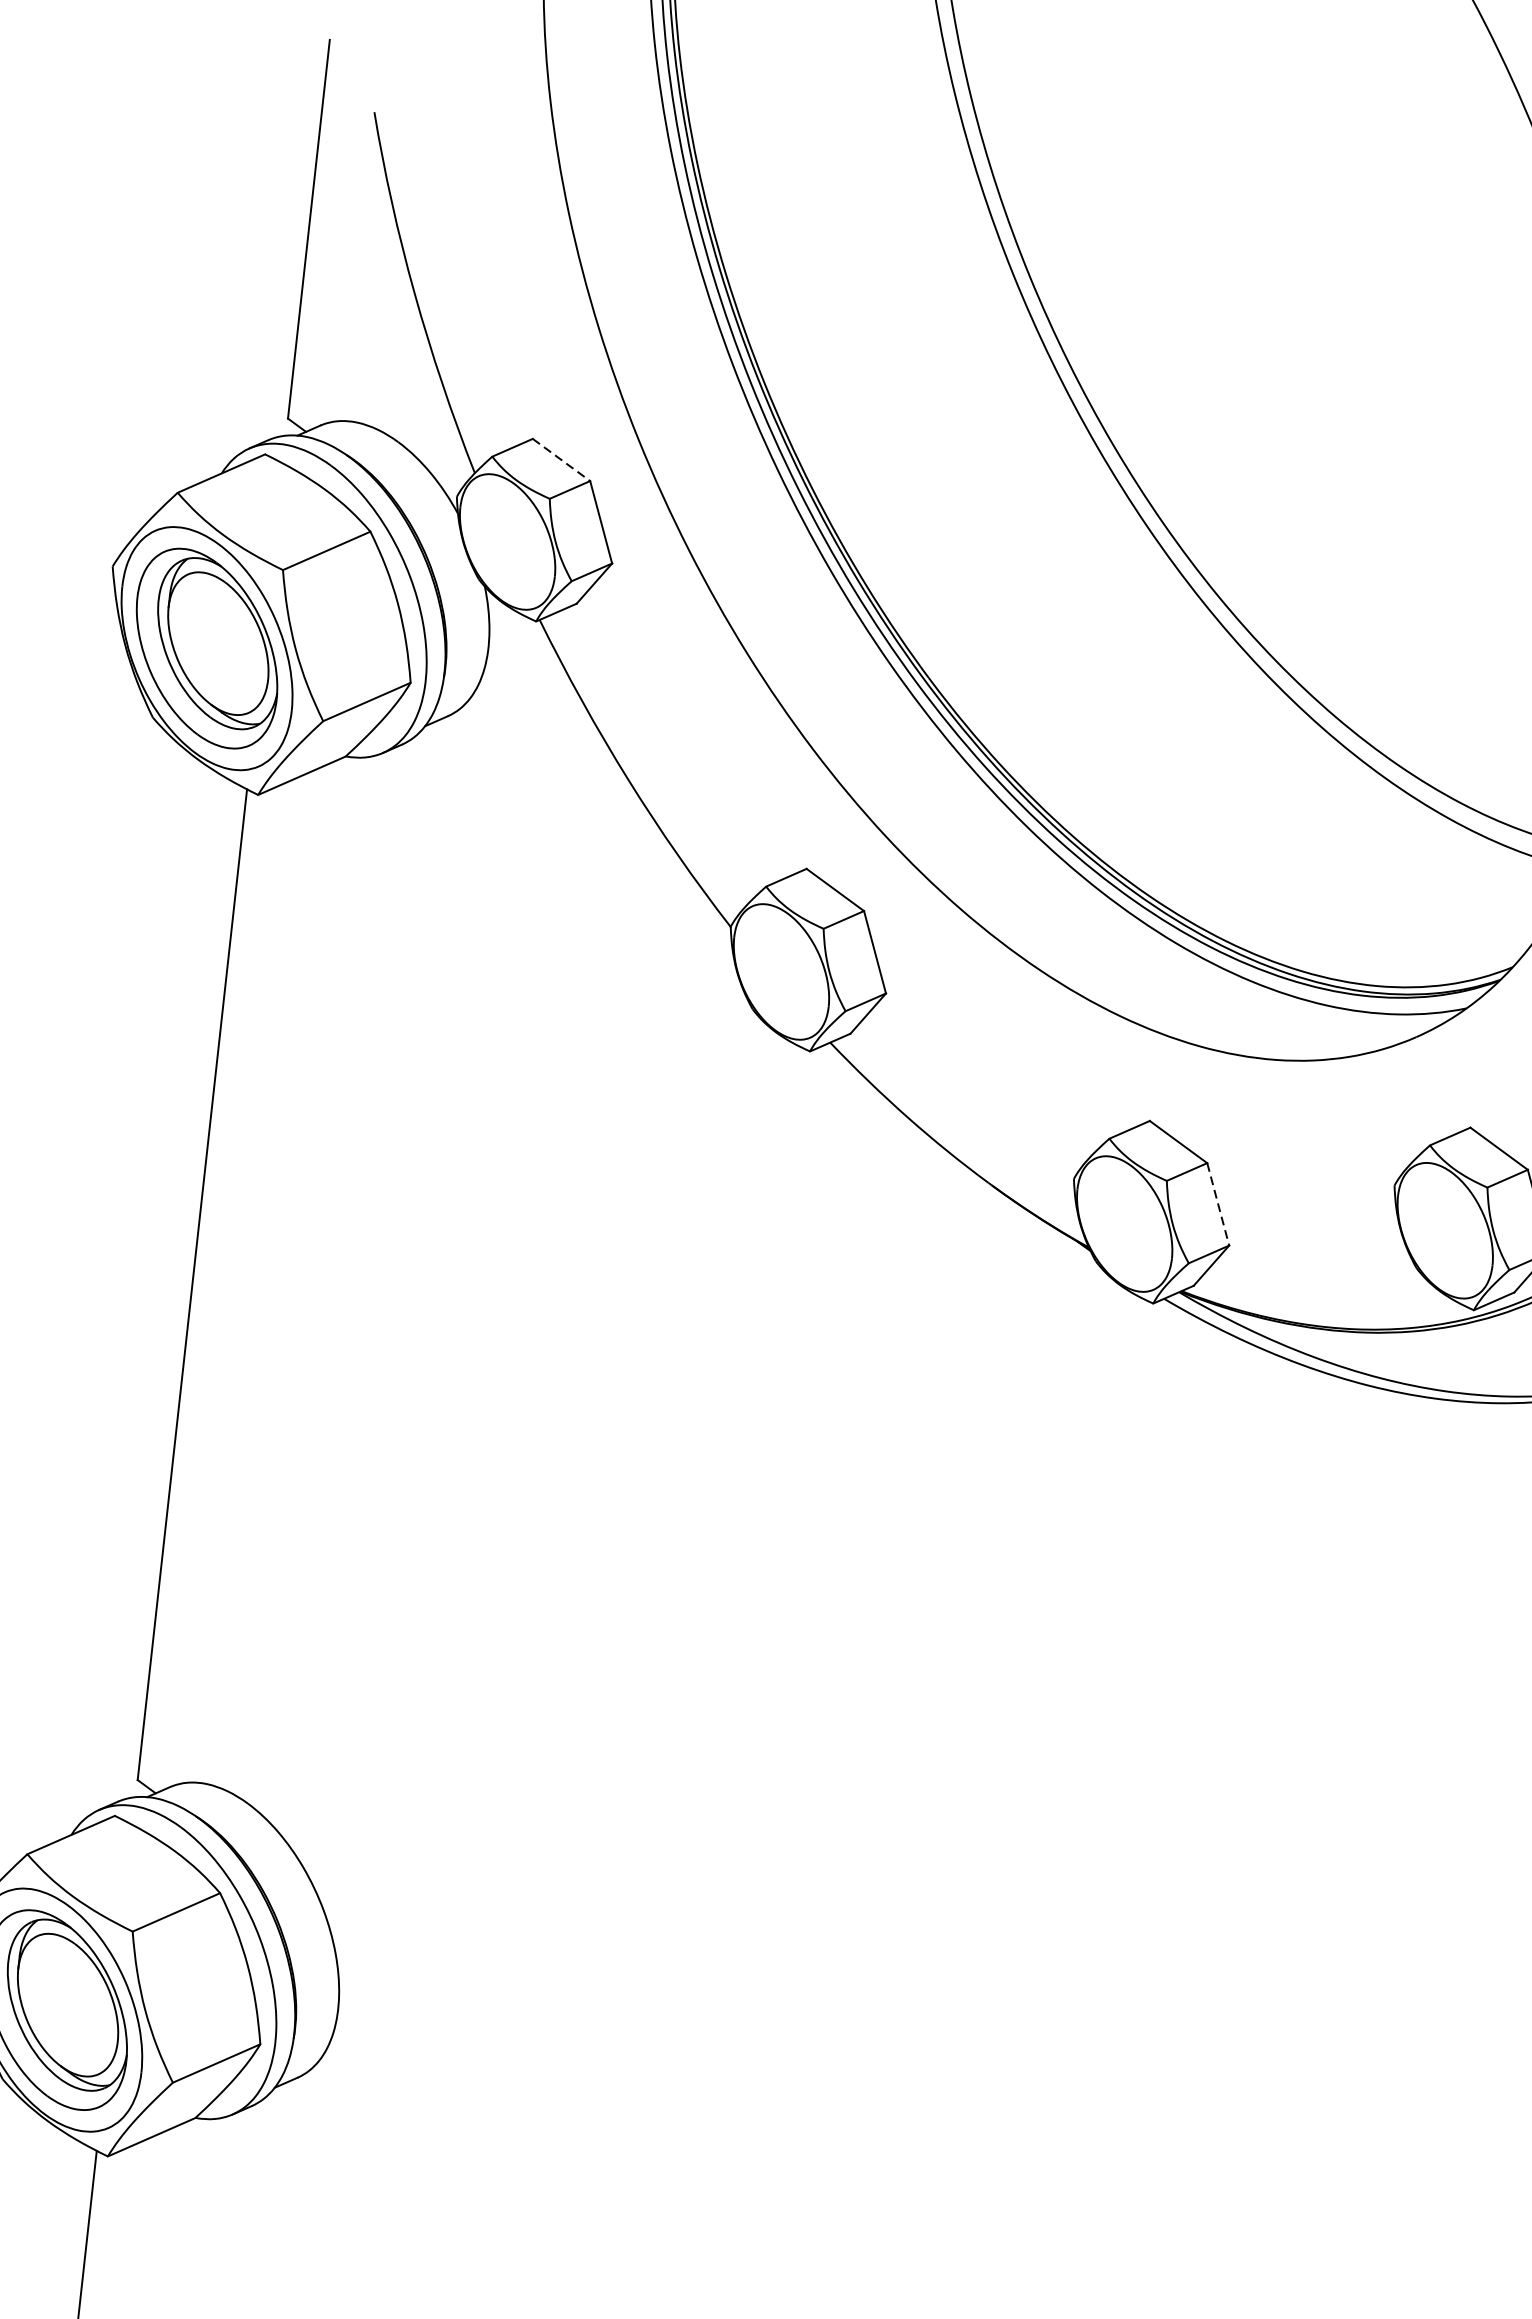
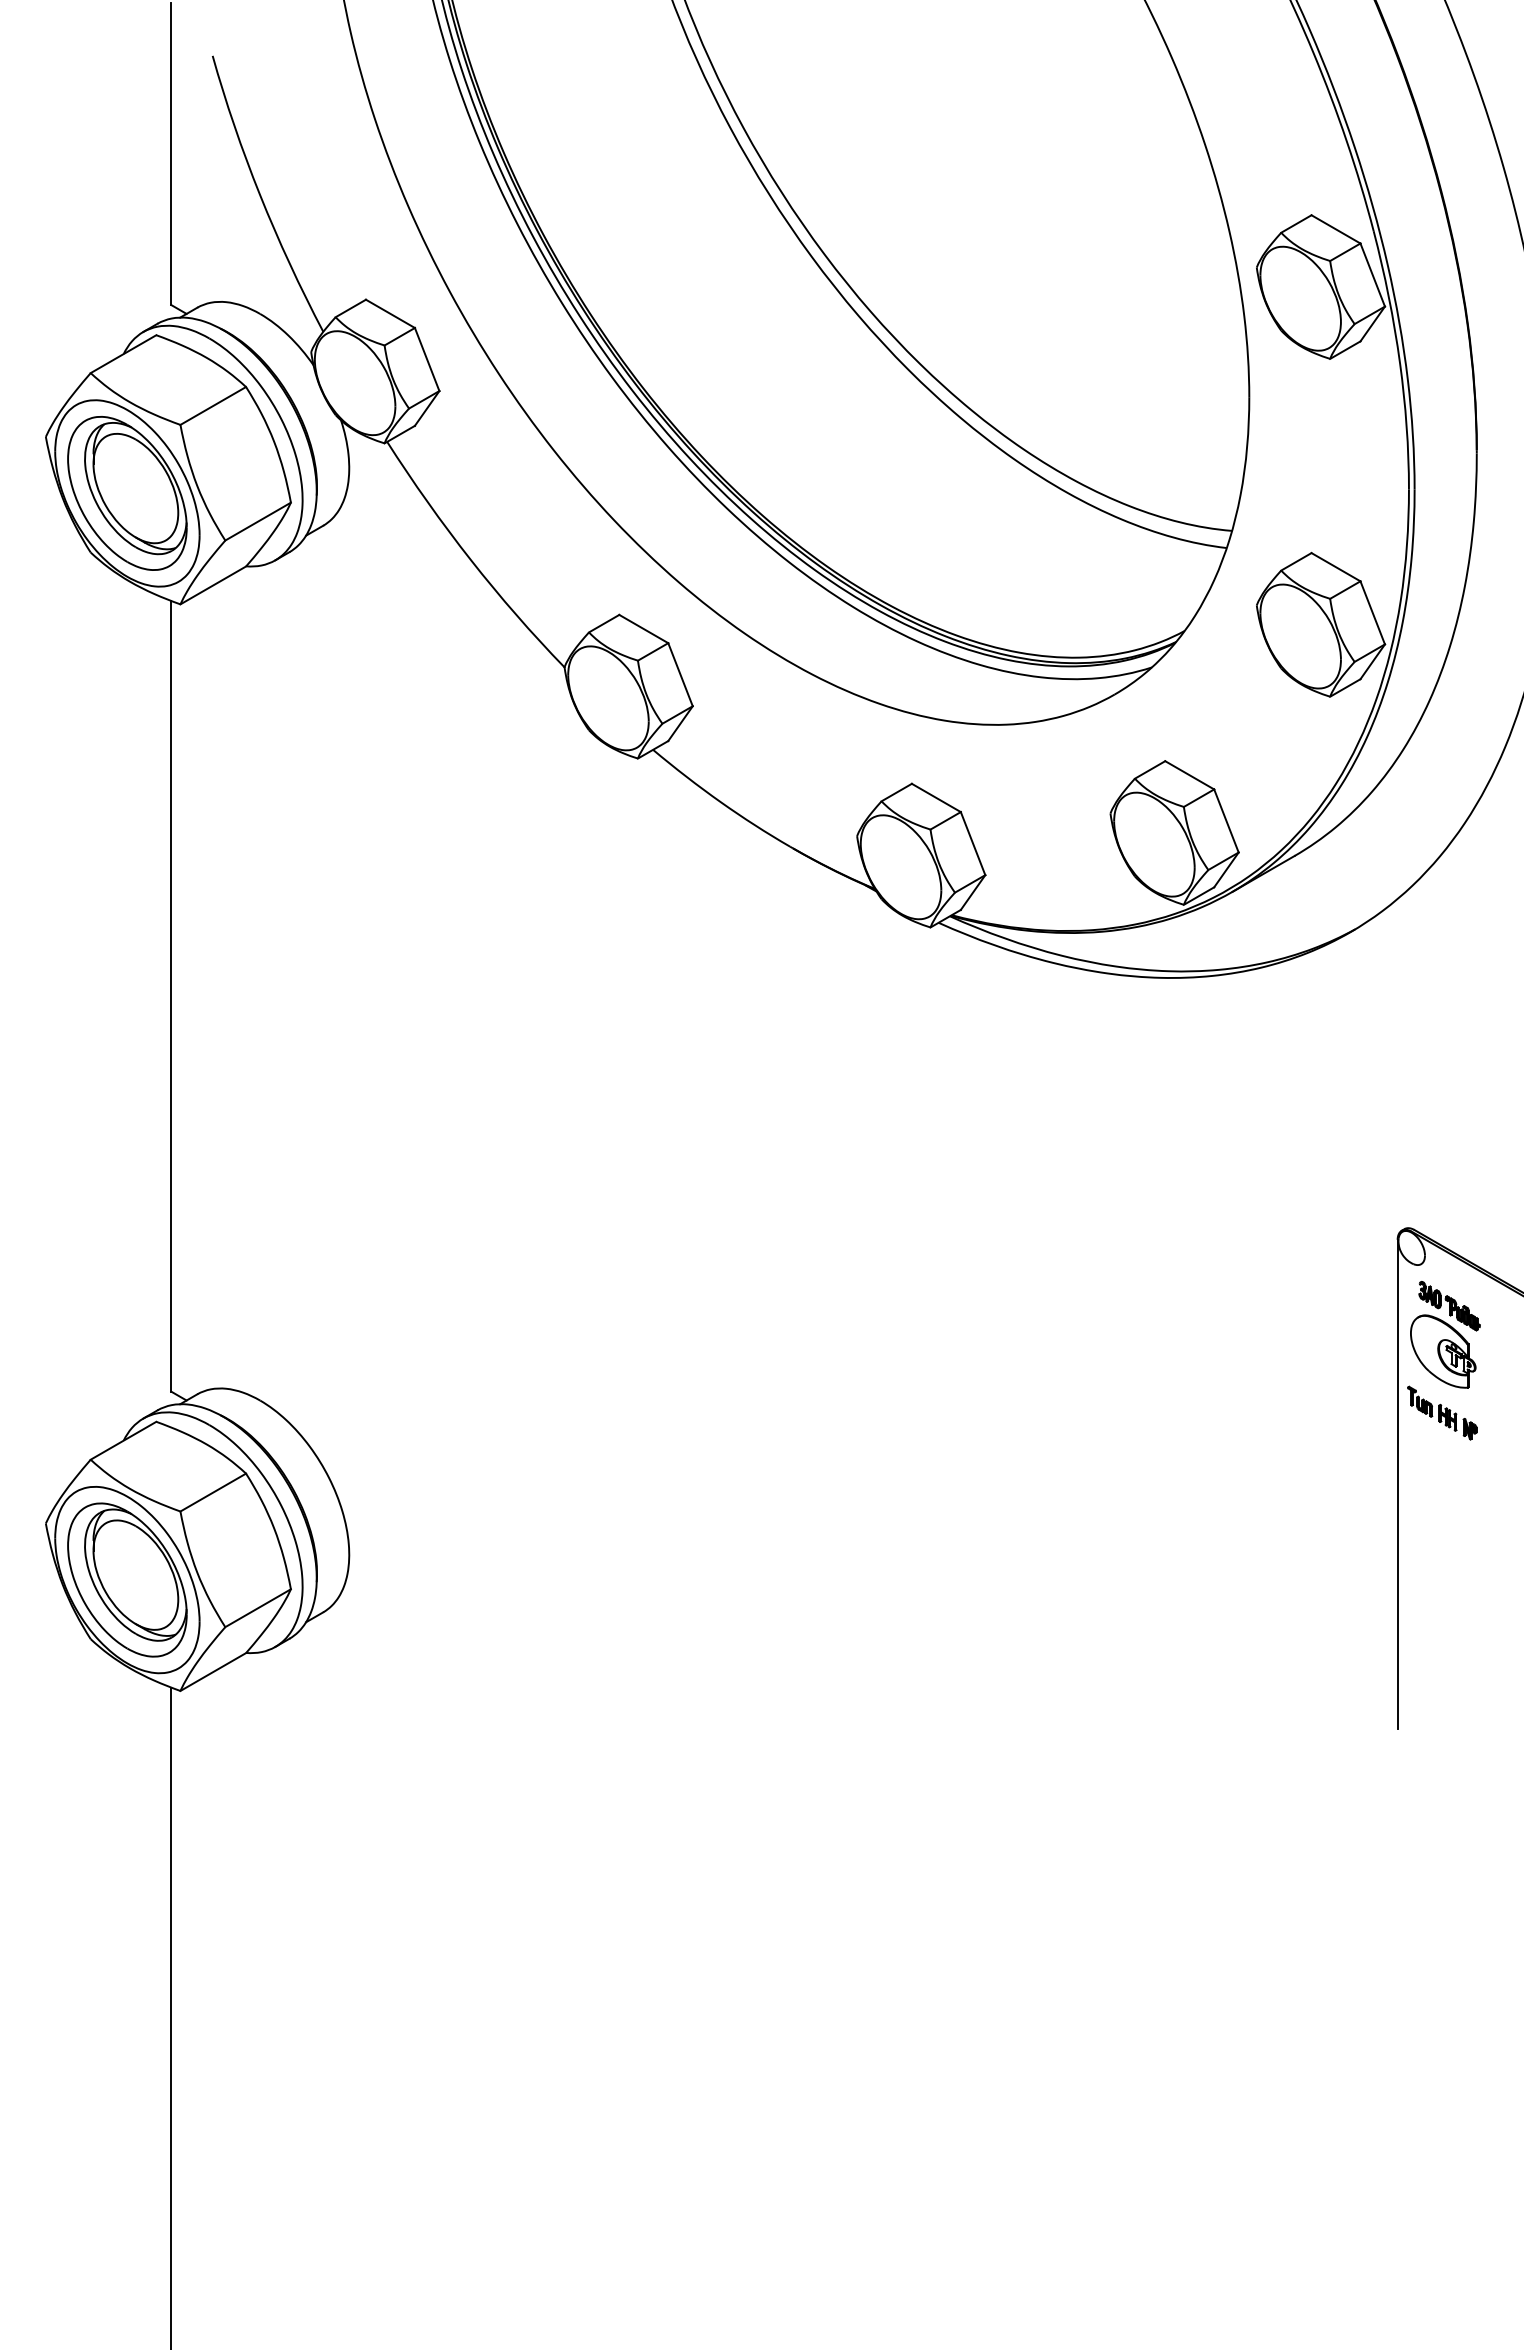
line: (561, 460) -> (390, 314), dashed -> solid
line: (1218, 1204) -> (973, 843), dashed -> solid

